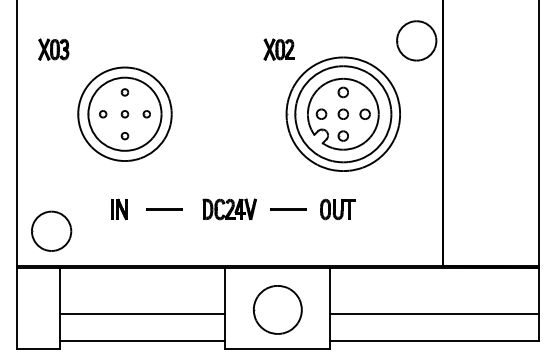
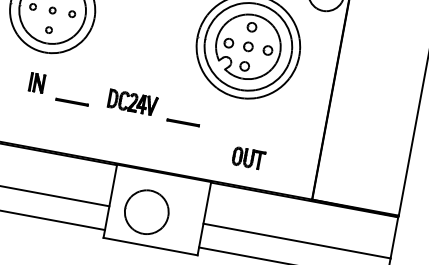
part: (119, 209) -> (36, 82), moved
part: (229, 209) -> (132, 102), moved
part: (337, 209) -> (248, 158), moved
part: (277, 309) -> (146, 211), moved

